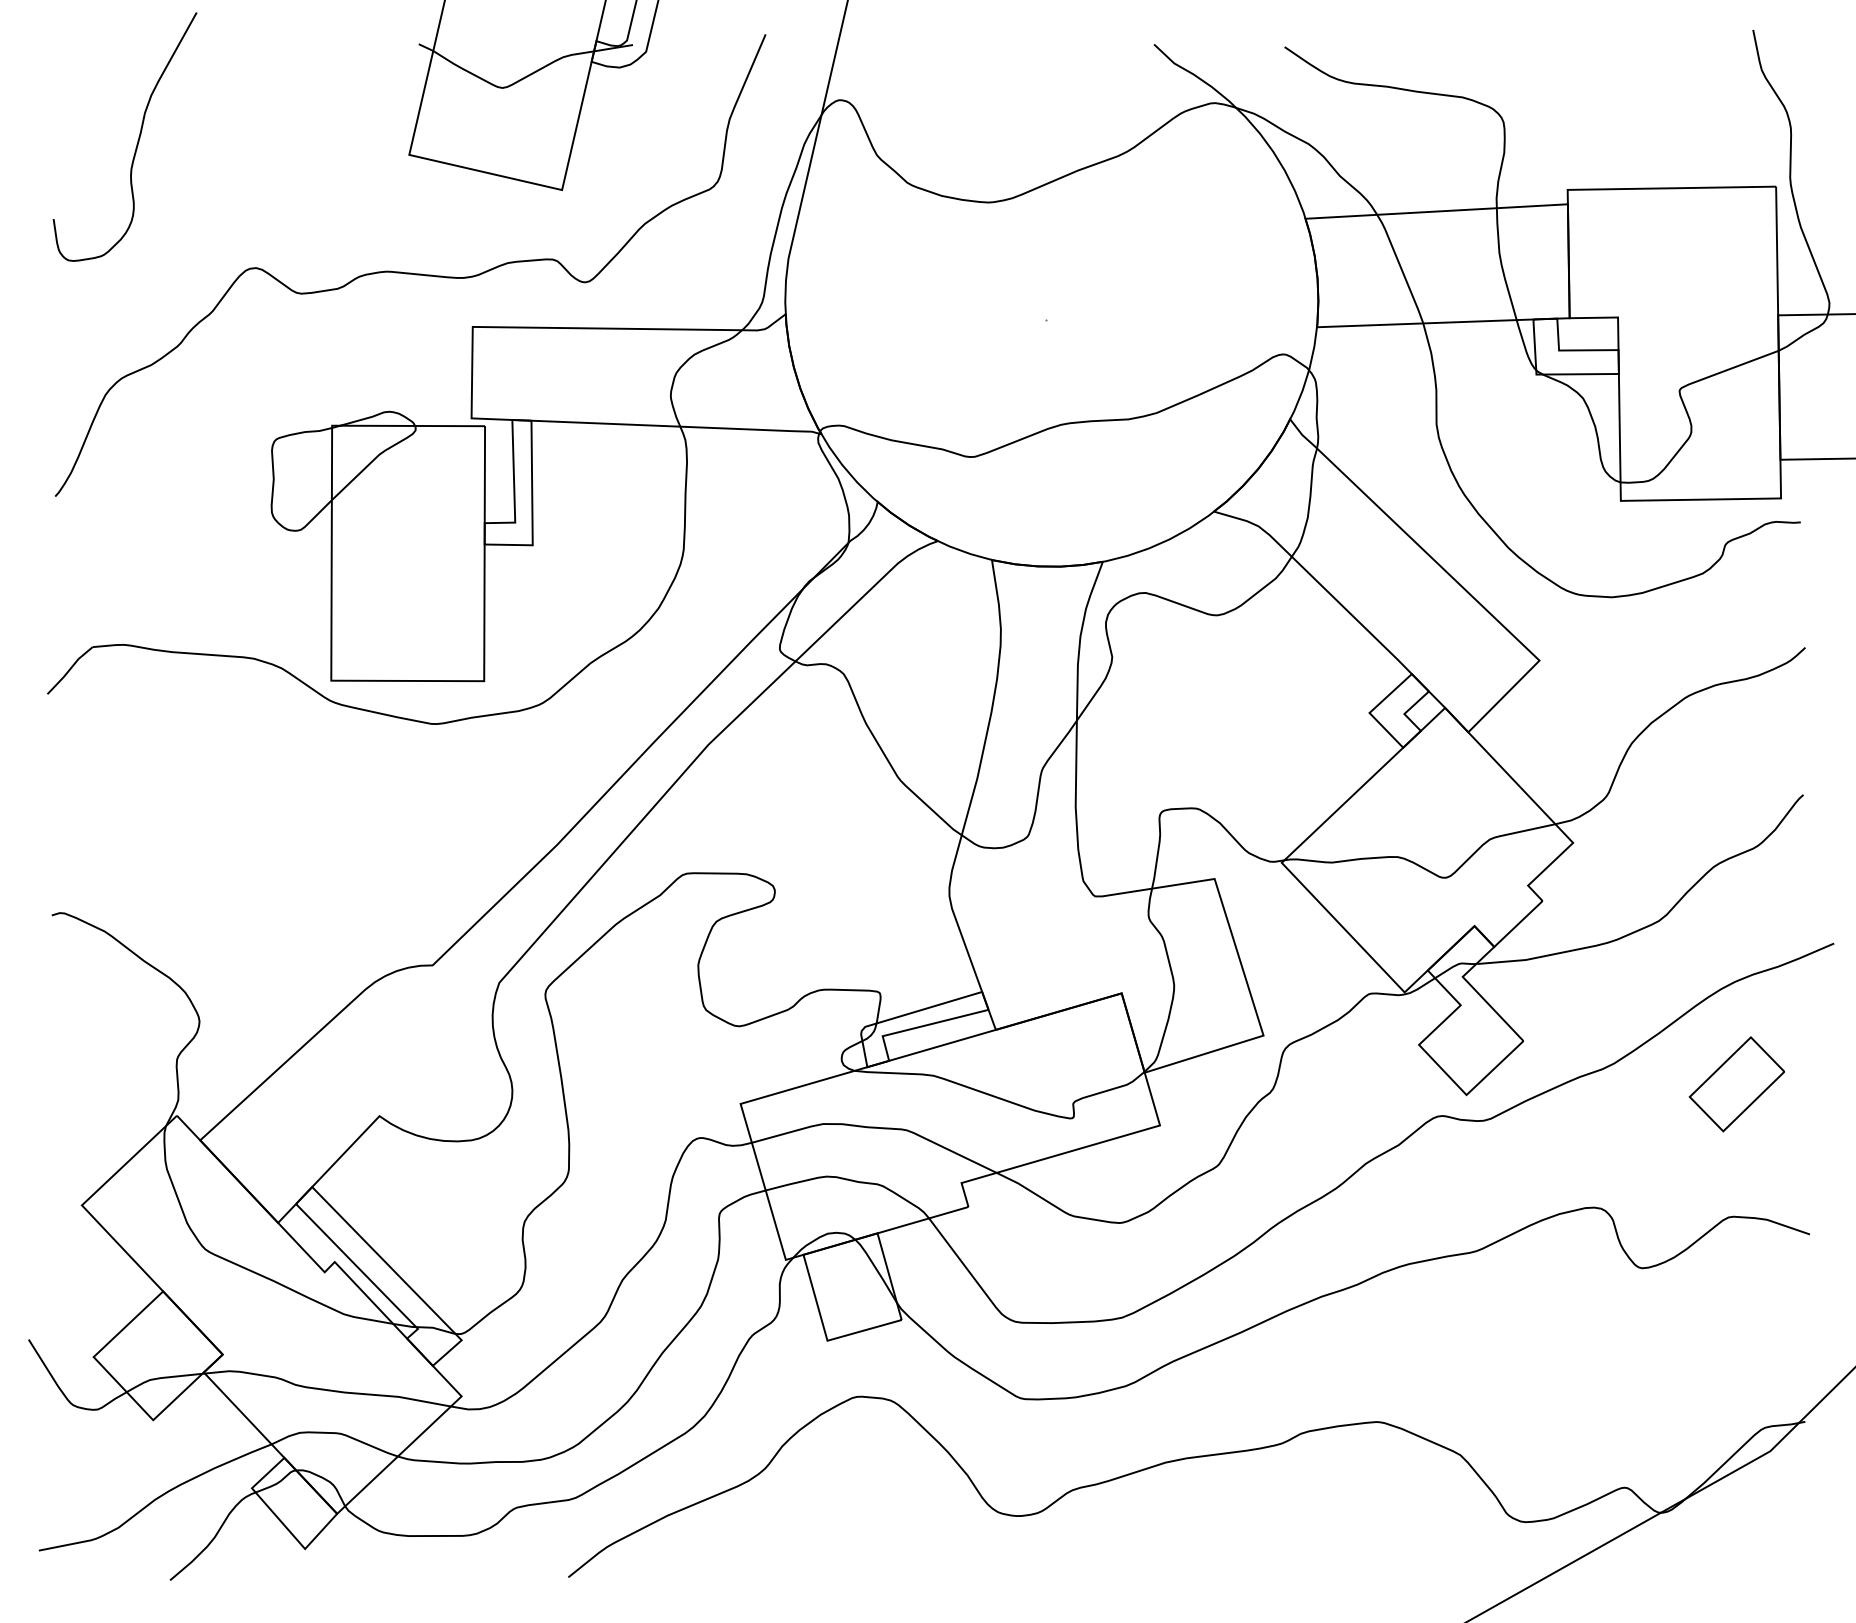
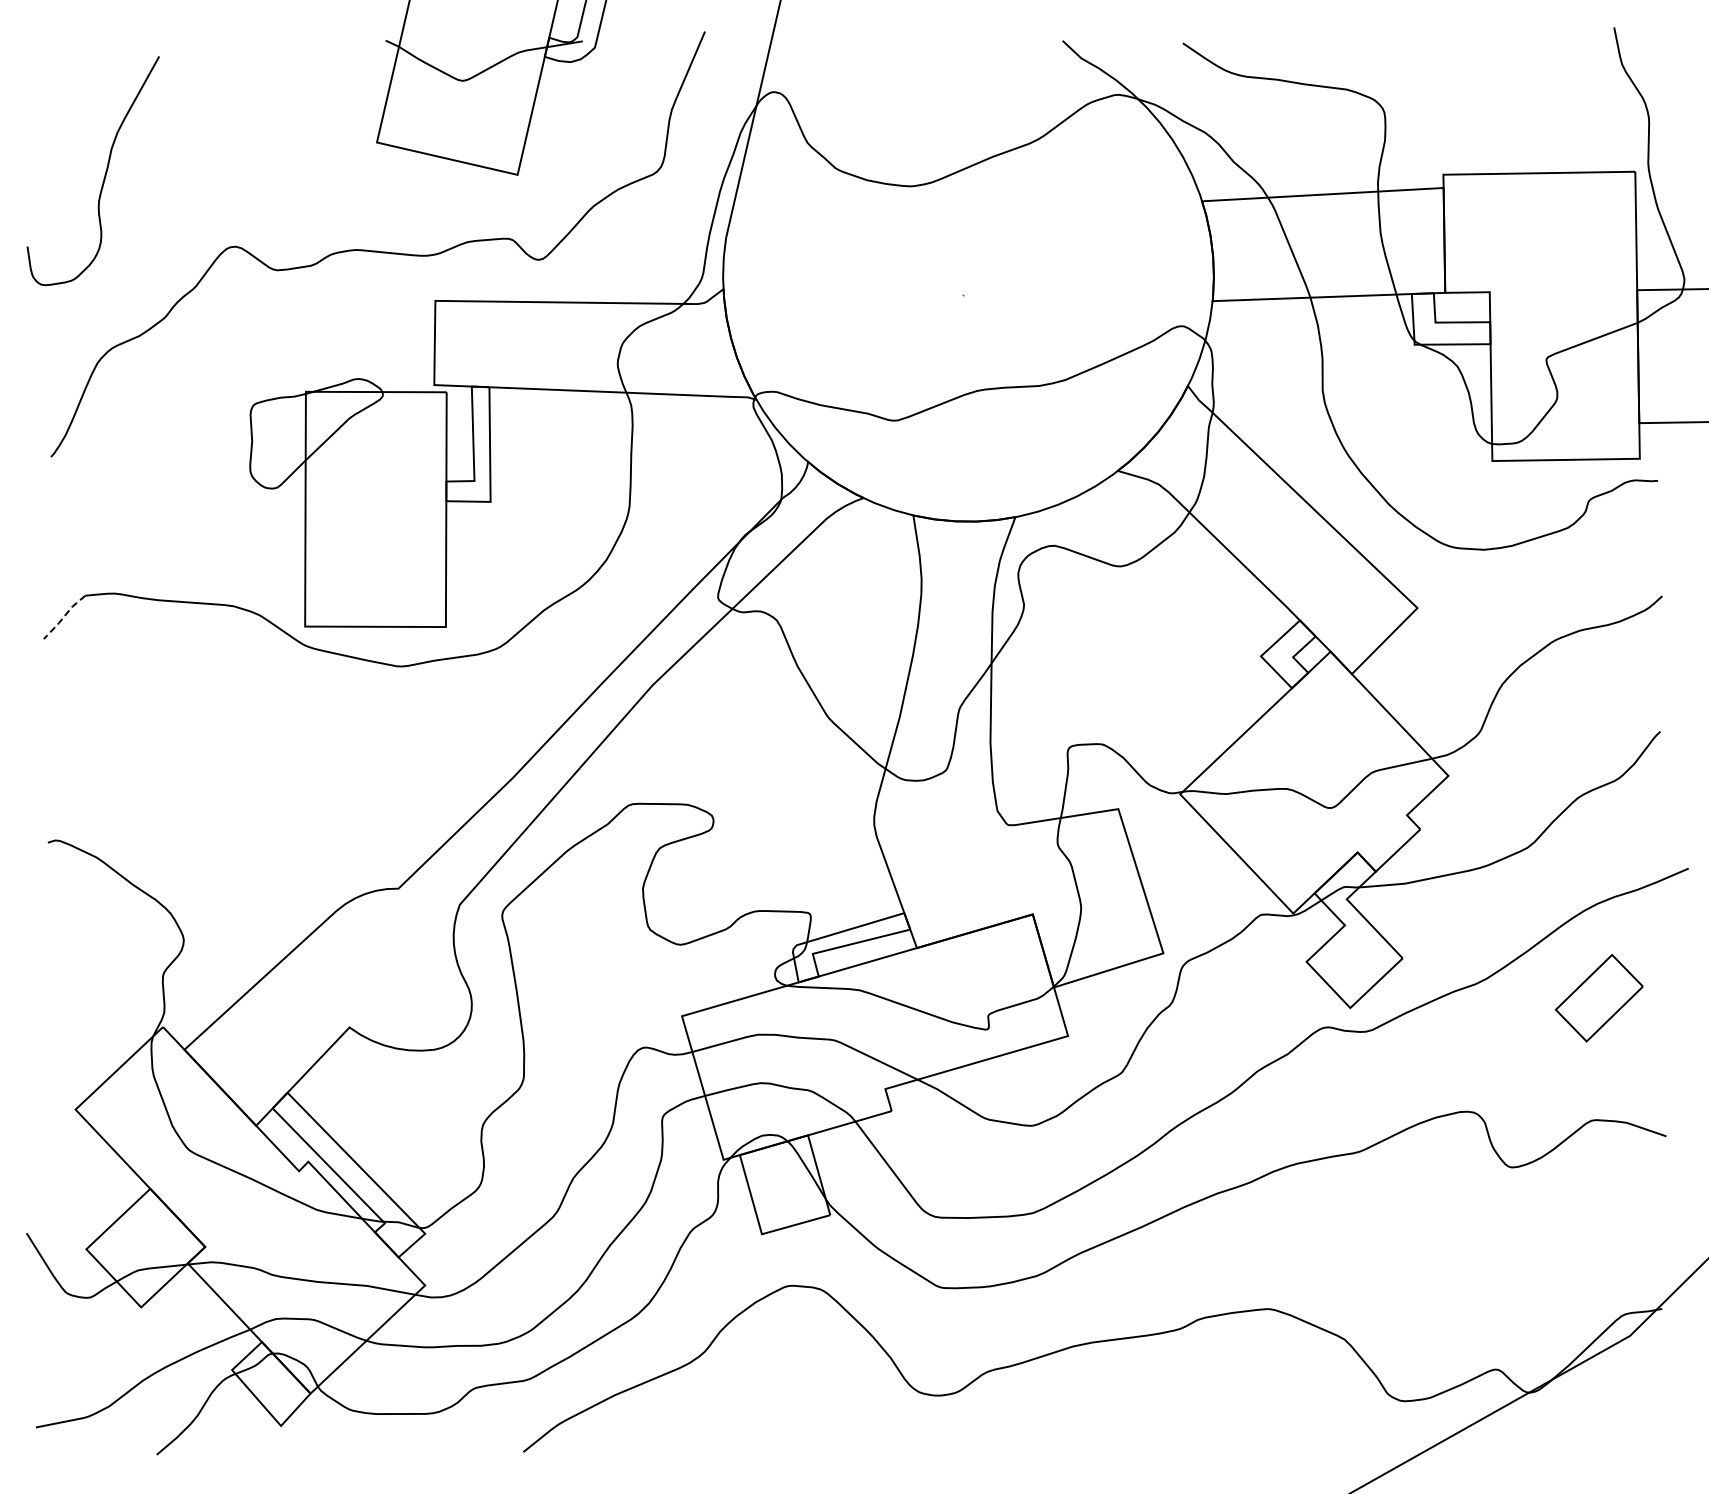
curve: (137, 140) -> (104, 174), moved
line: (68, 670) -> (63, 617), solid -> dashed

